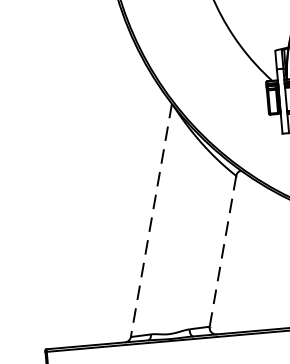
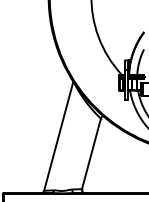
line: (150, 221) -> (58, 136), dashed -> solid
line: (222, 250) -> (91, 153), dashed -> solid

